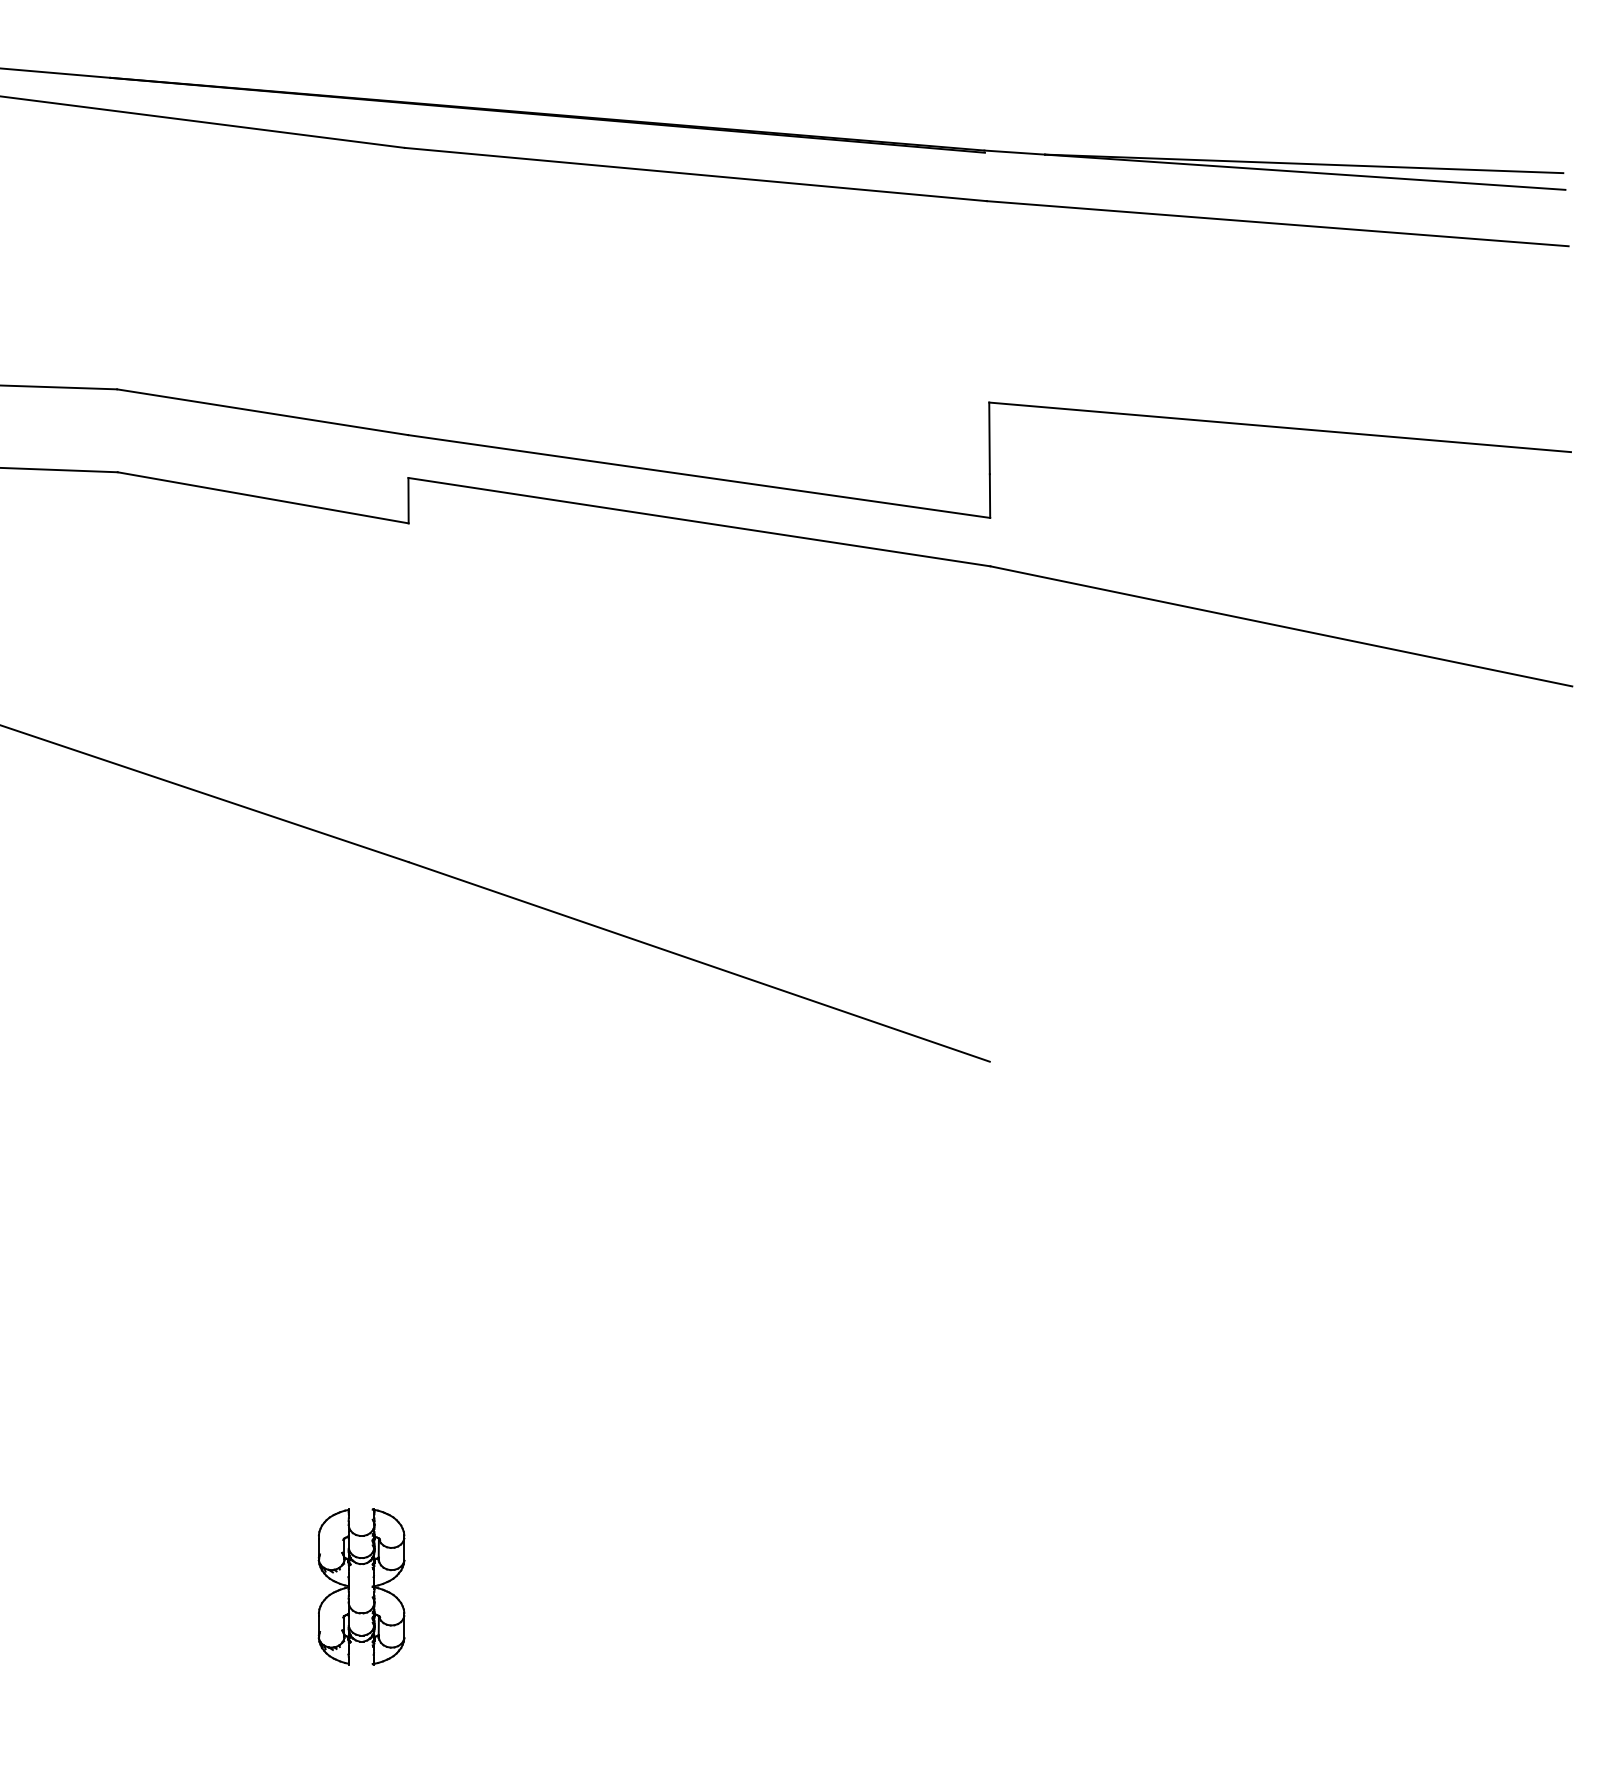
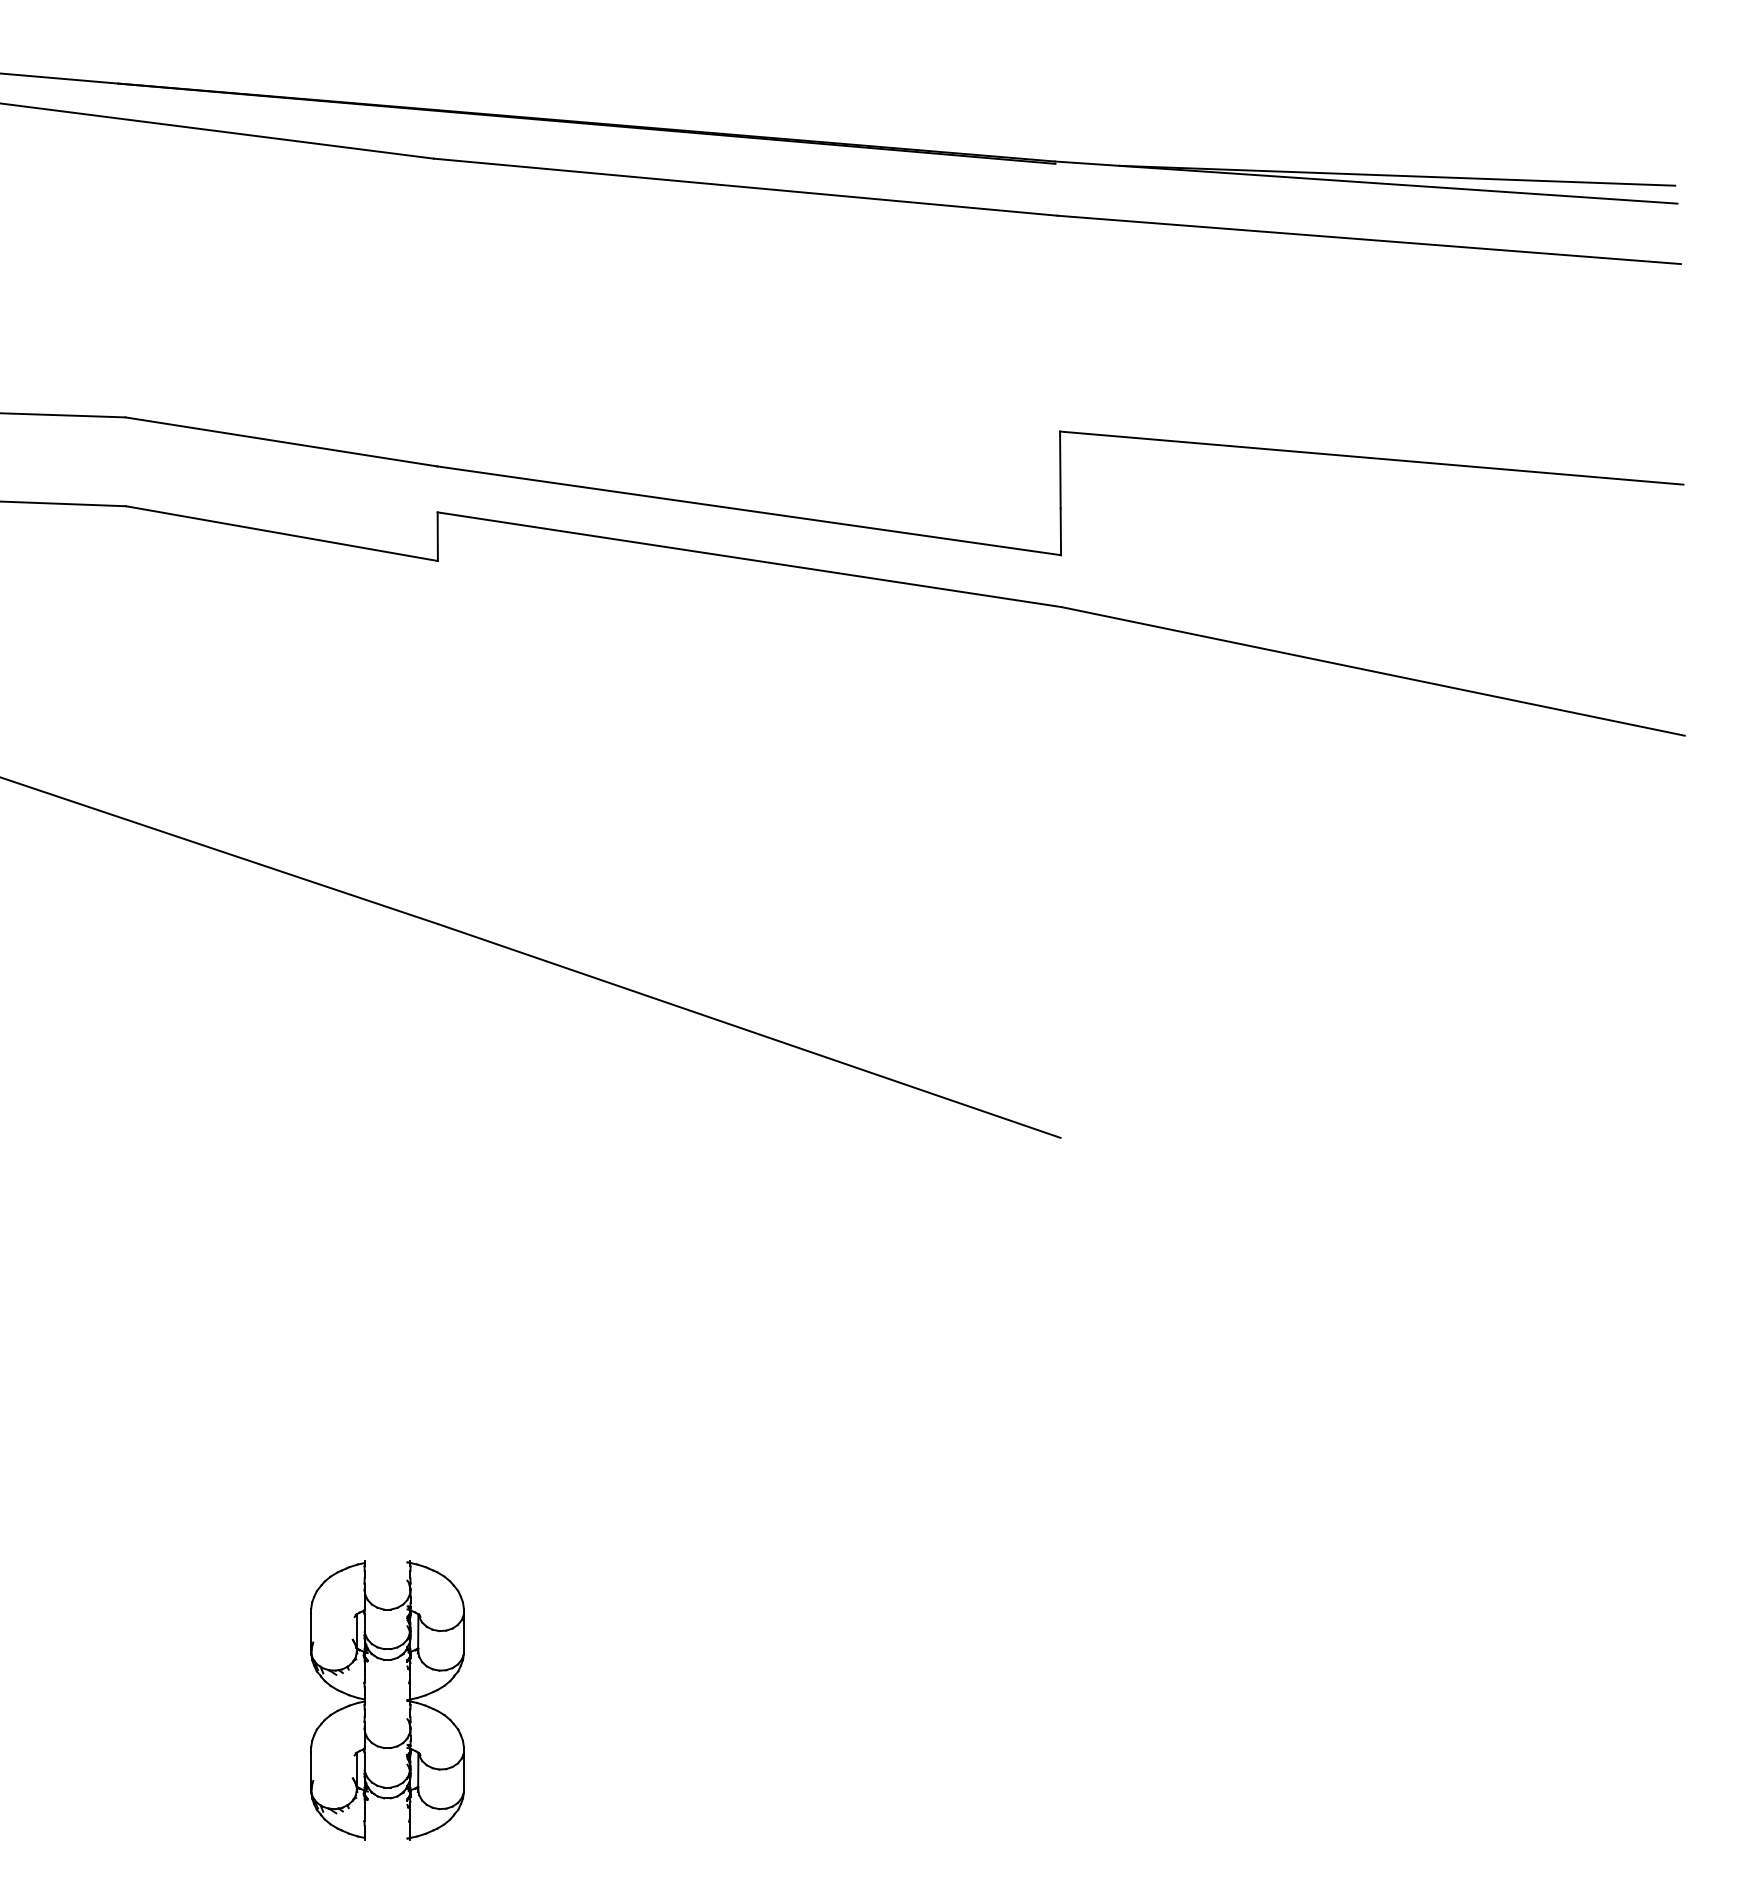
part: (361, 1586) -> (387, 1700), size x1.67

